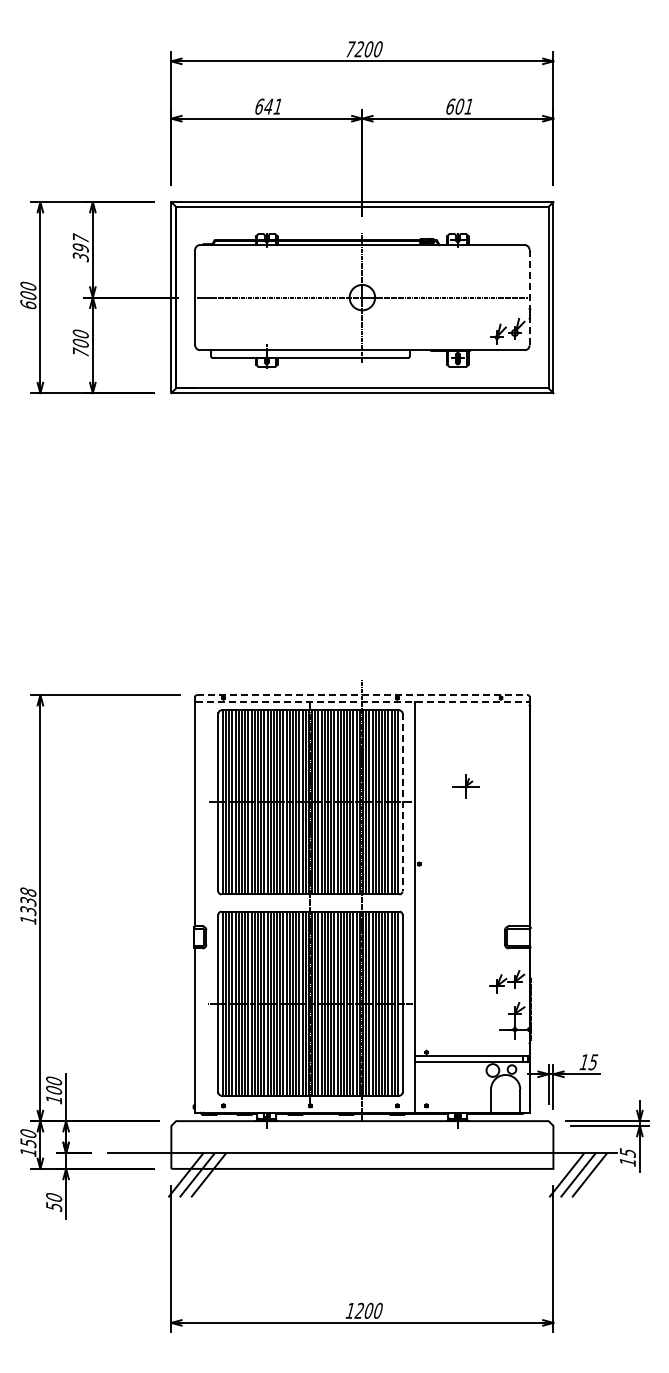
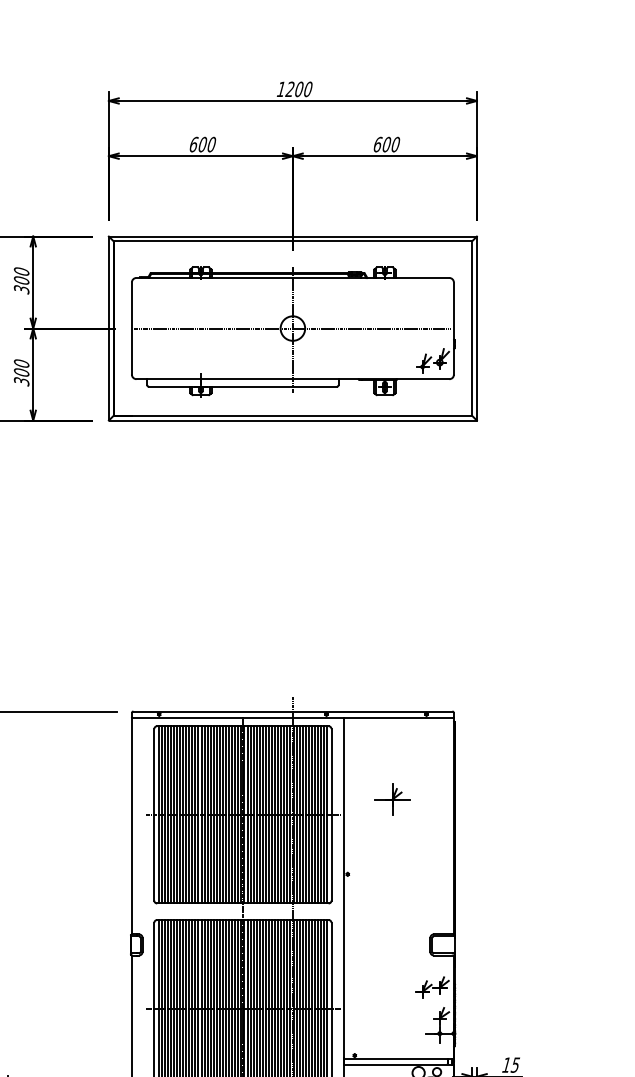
text: (350, 49) -> (281, 89), 7200 -> 1200
text: (273, 106) -> (207, 144), 641 -> 600
text: (468, 106) -> (395, 144), 601 -> 600
text: (80, 242) -> (21, 275), 397 -> 300
line: (529, 297) -> (453, 328), dashed -> solid
text: (80, 352) -> (21, 381), 700 -> 300
line: (362, 695) -> (293, 711), dashed -> solid
line: (362, 701) -> (293, 717), dashed -> solid
part: (465, 786) -> (392, 799), size x1.43
line: (402, 802) -> (331, 814), dashed -> solid

